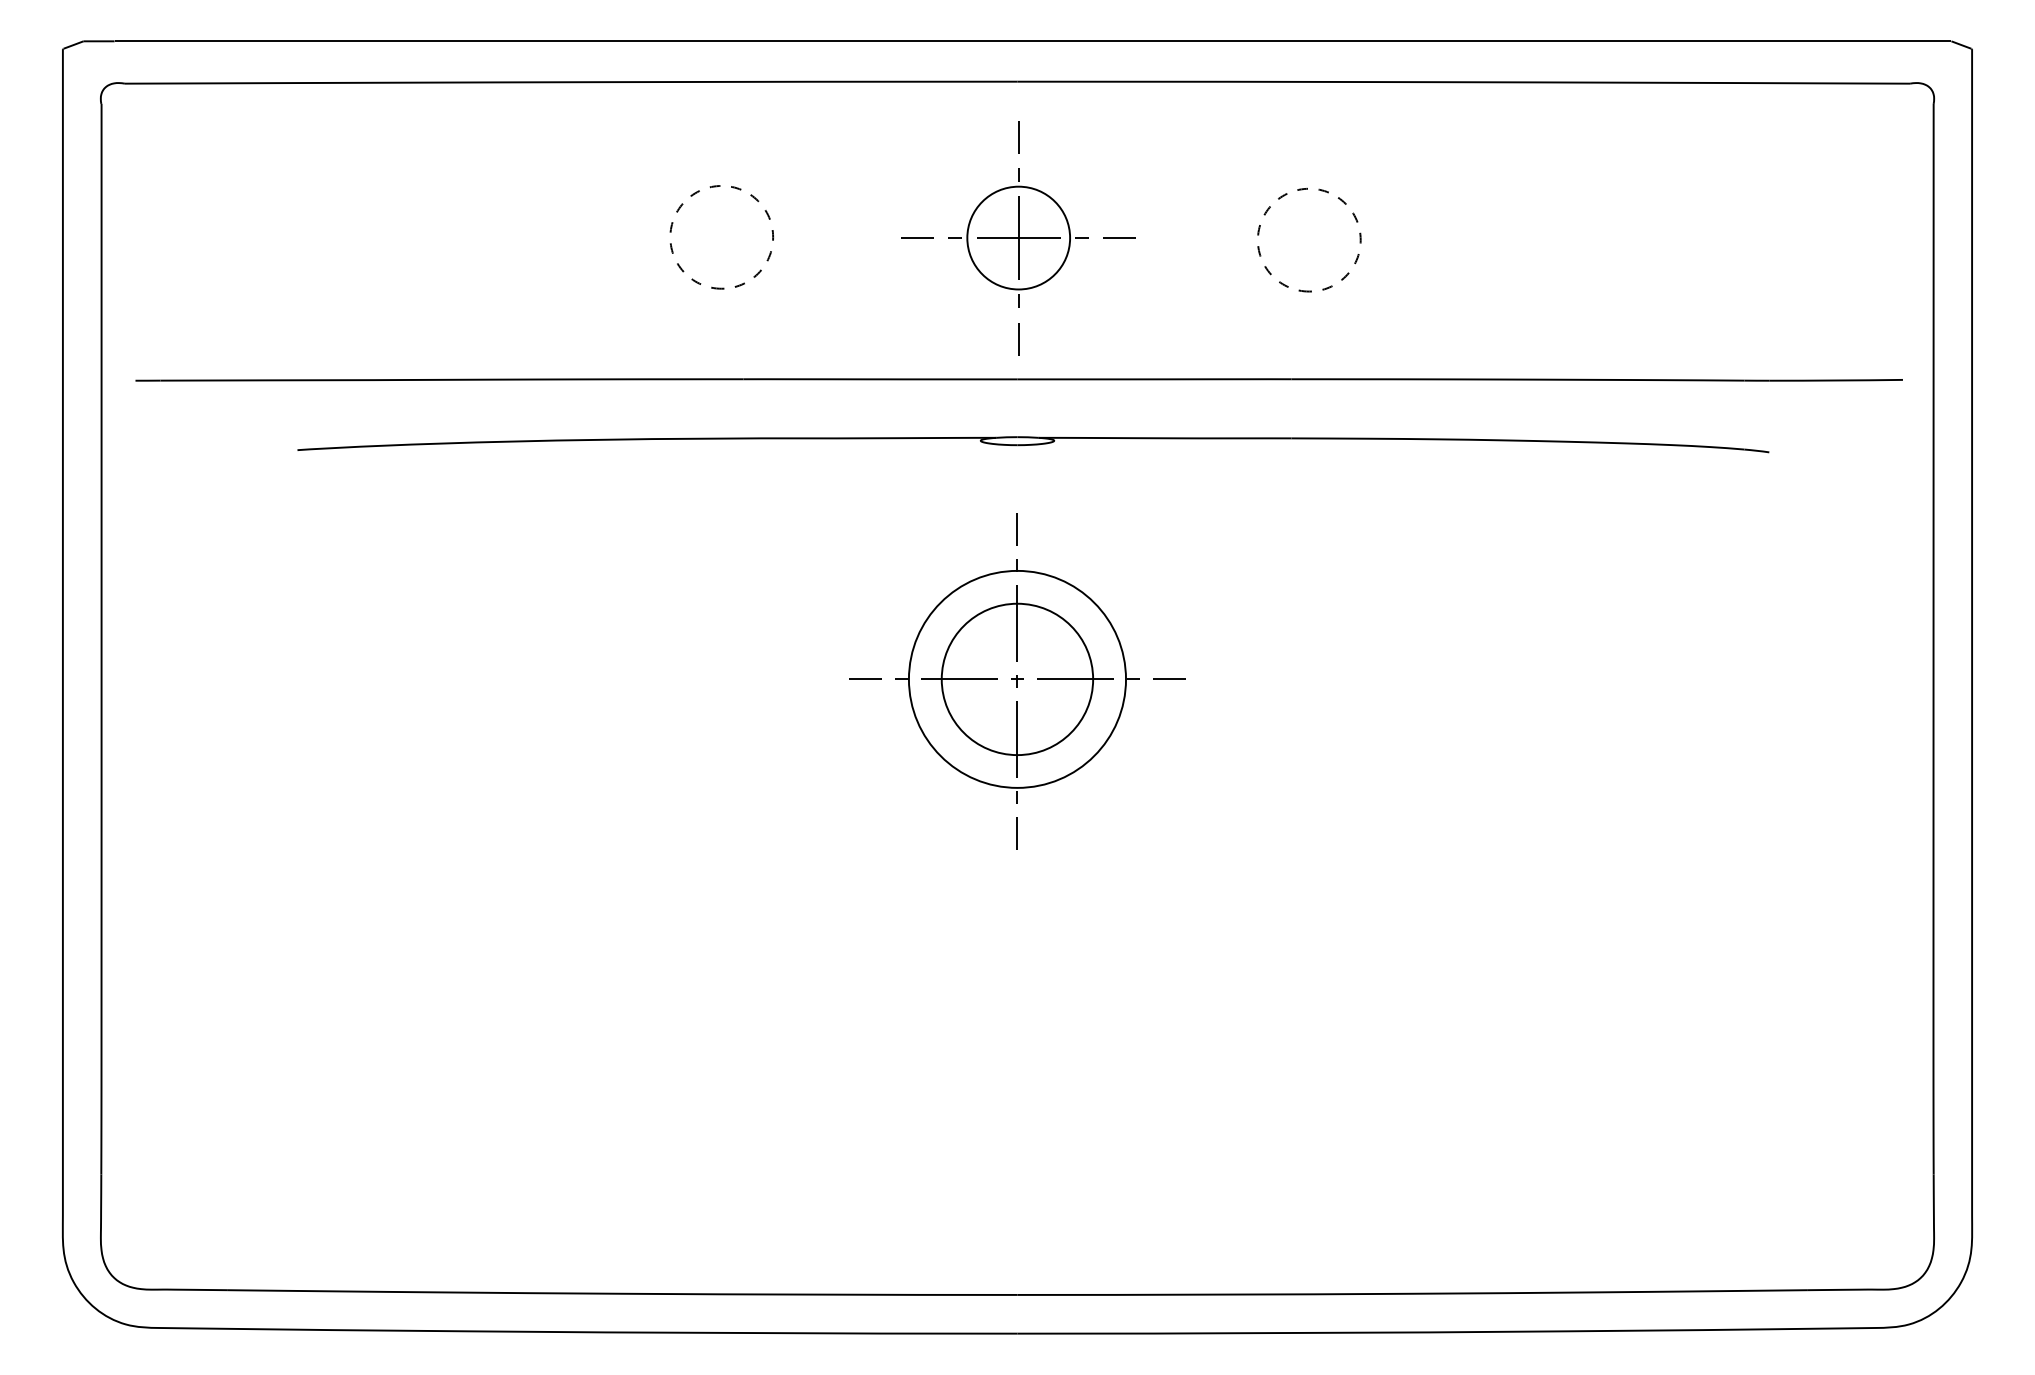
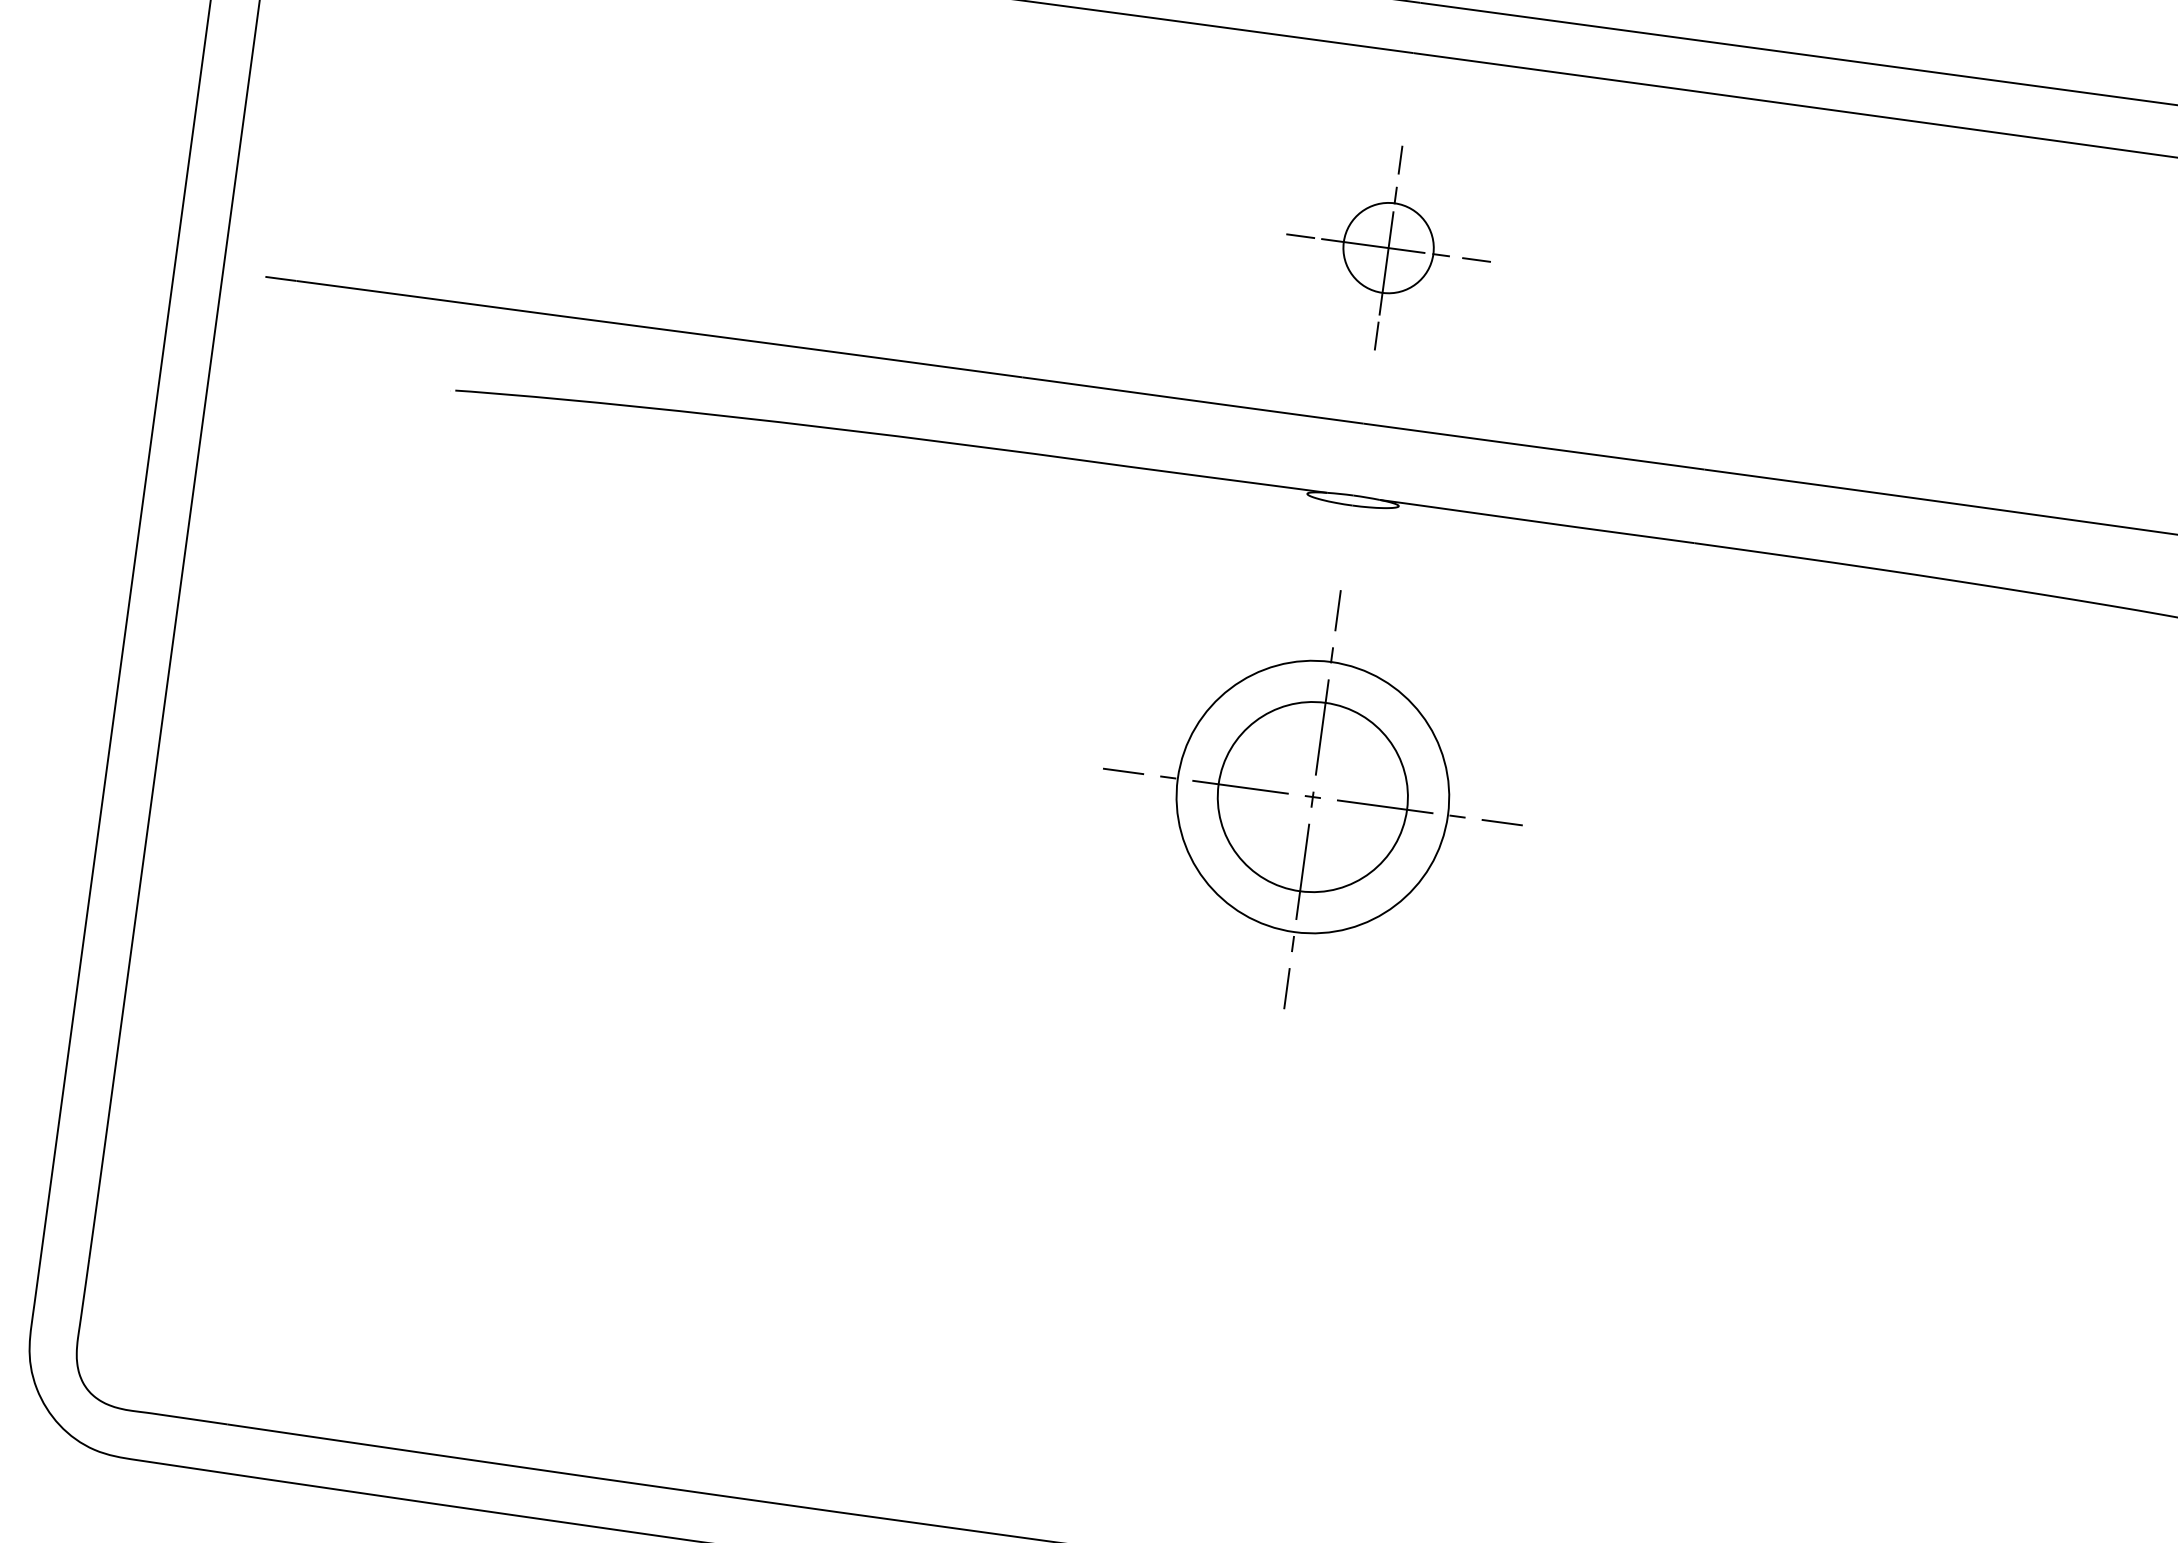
part: (1327, 193) -> (1780, 244), removed
part: (672, 228) -> (959, 177), removed
part: (1018, 238) -> (1388, 248), size x0.7

